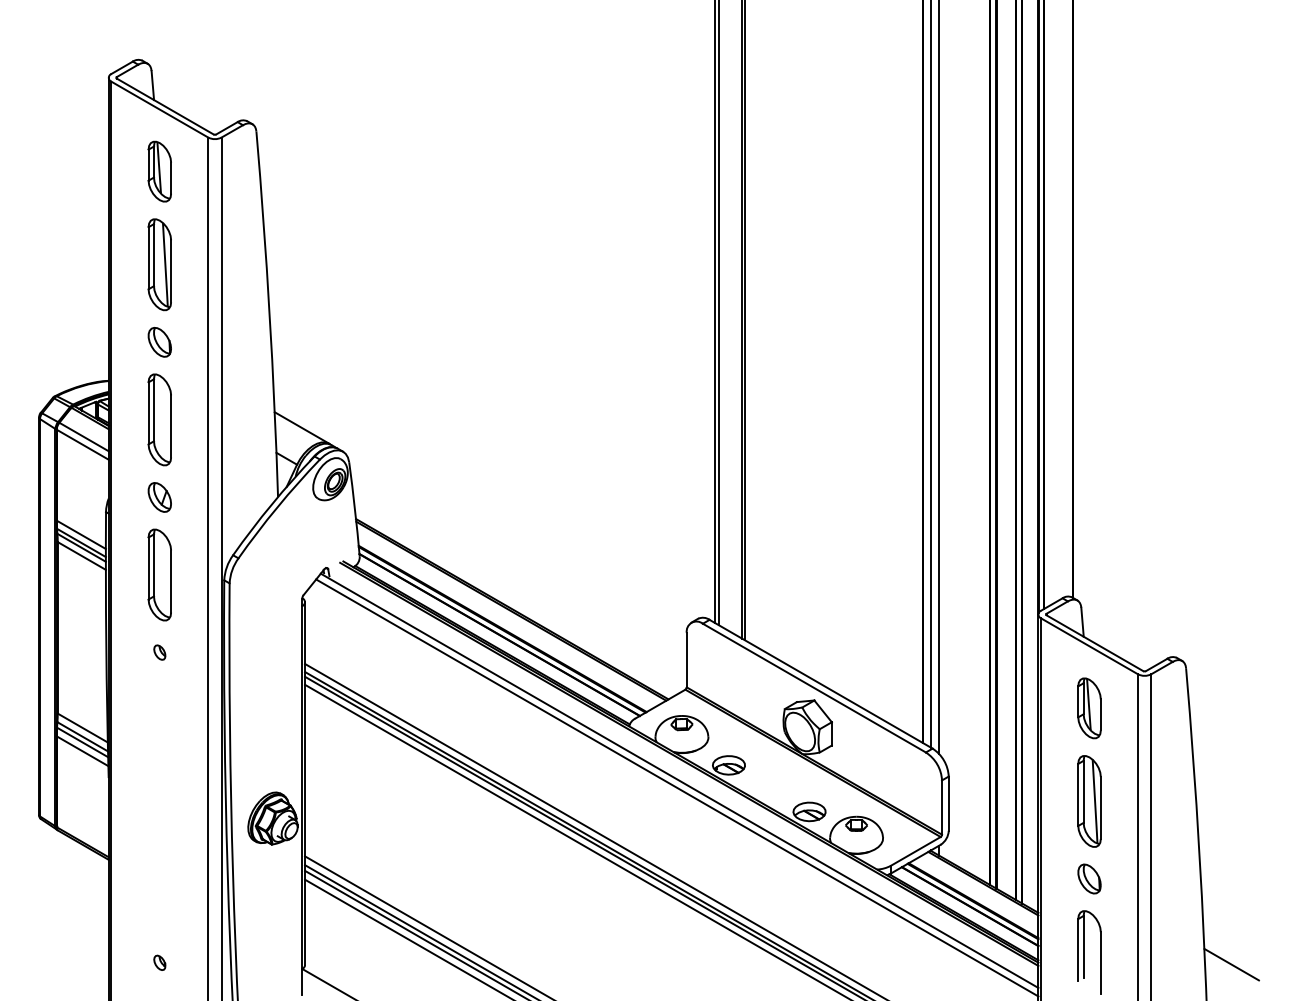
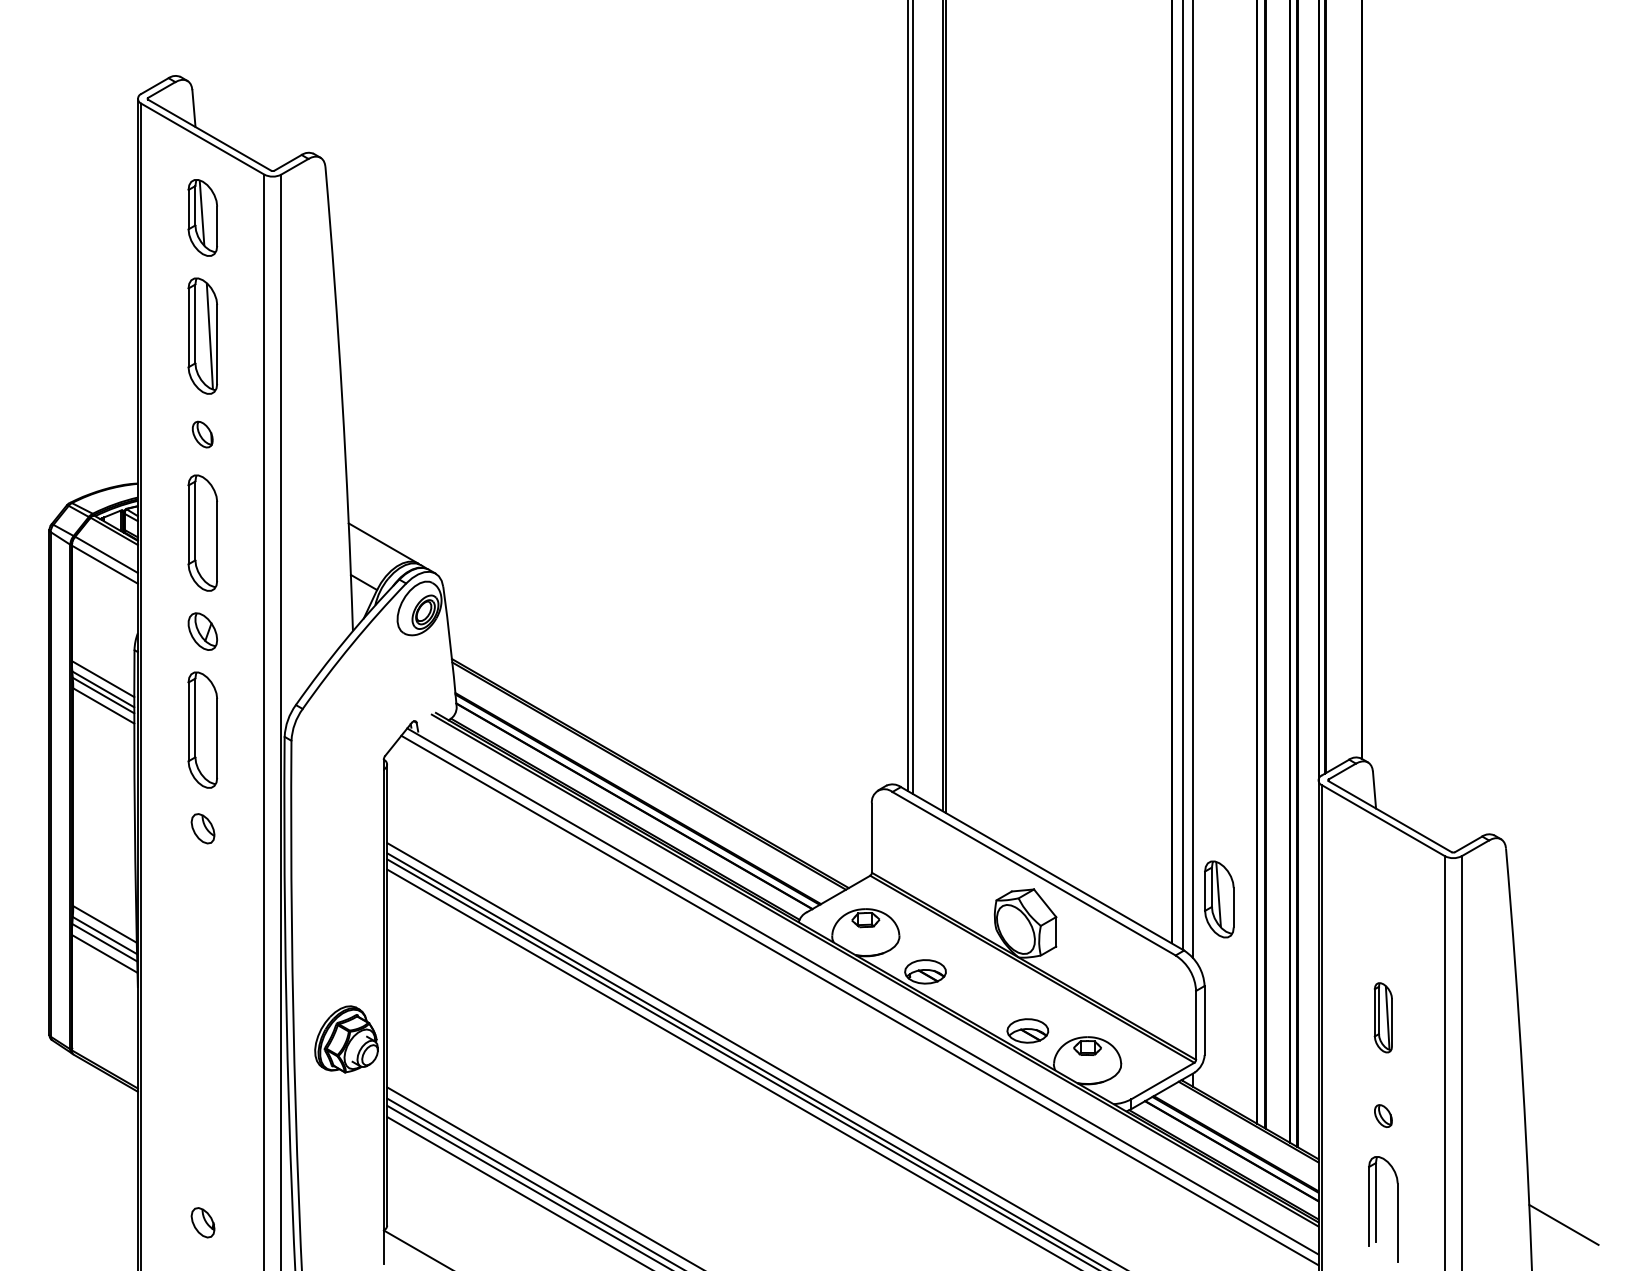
part: (159, 342) -> (202, 434), size x0.7
part: (159, 652) -> (202, 828), size x1.6
part: (1089, 708) -> (1219, 899), moved
part: (1089, 801) -> (1383, 1017), size x0.6
part: (1089, 878) -> (1383, 1115), size x0.6
part: (159, 962) -> (202, 1222), size x1.6

